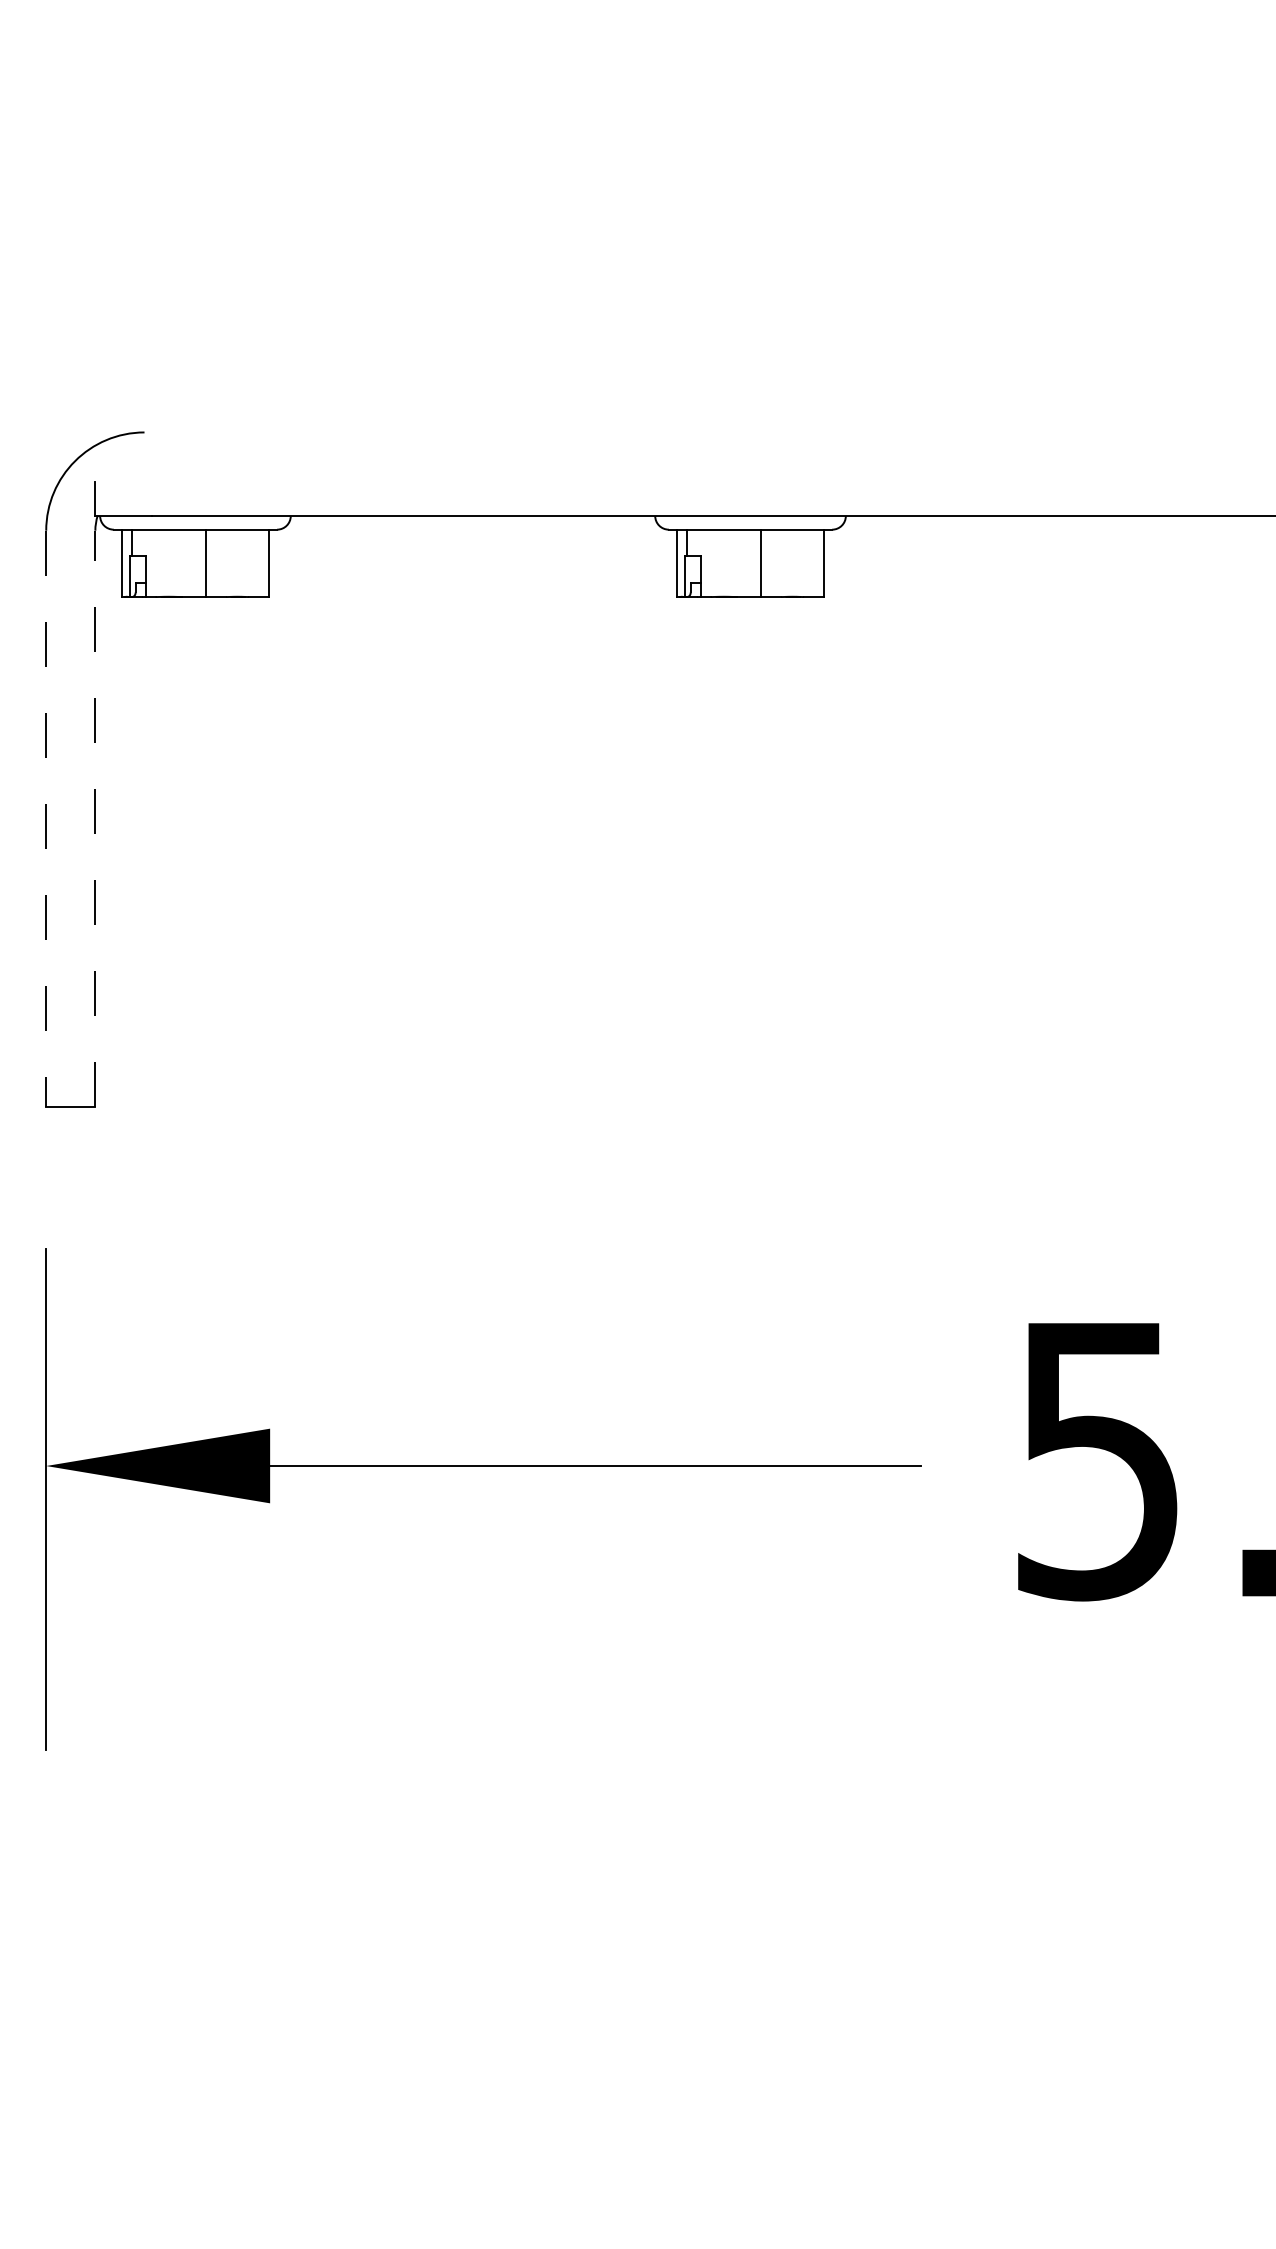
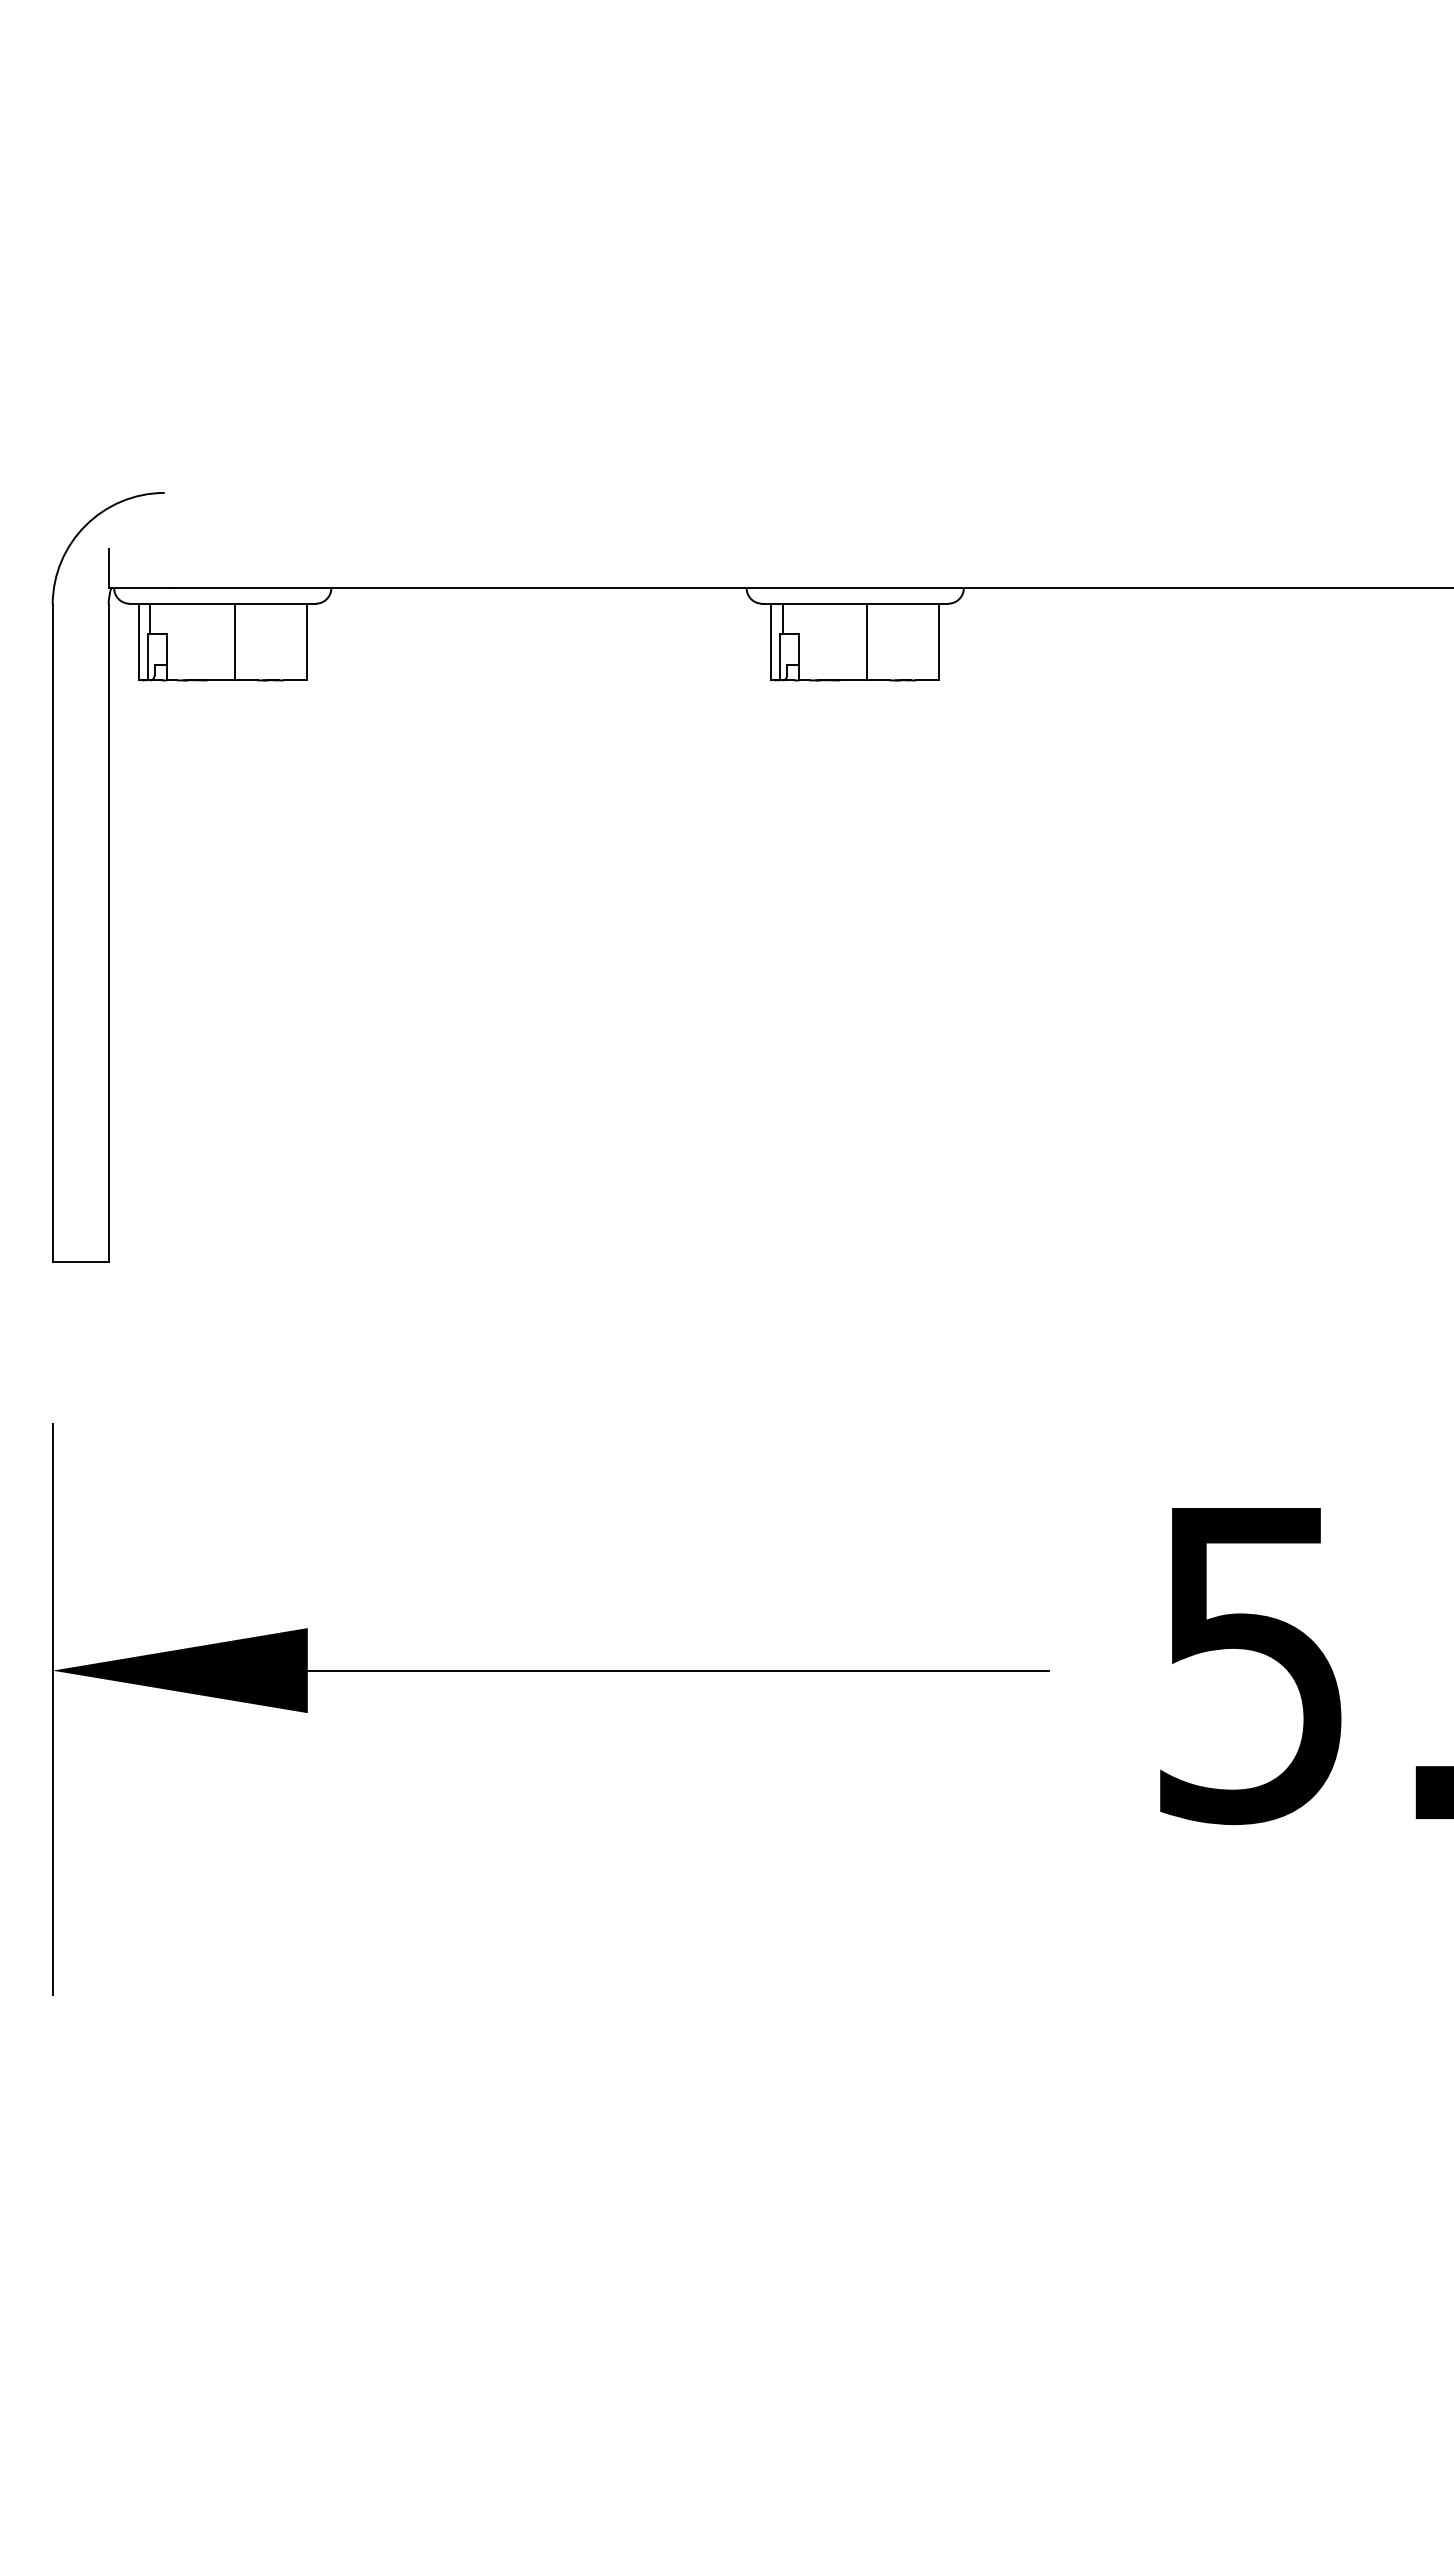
line: (95, 818) -> (108, 932), dashed -> solid
line: (46, 819) -> (52, 933), dashed -> solid

